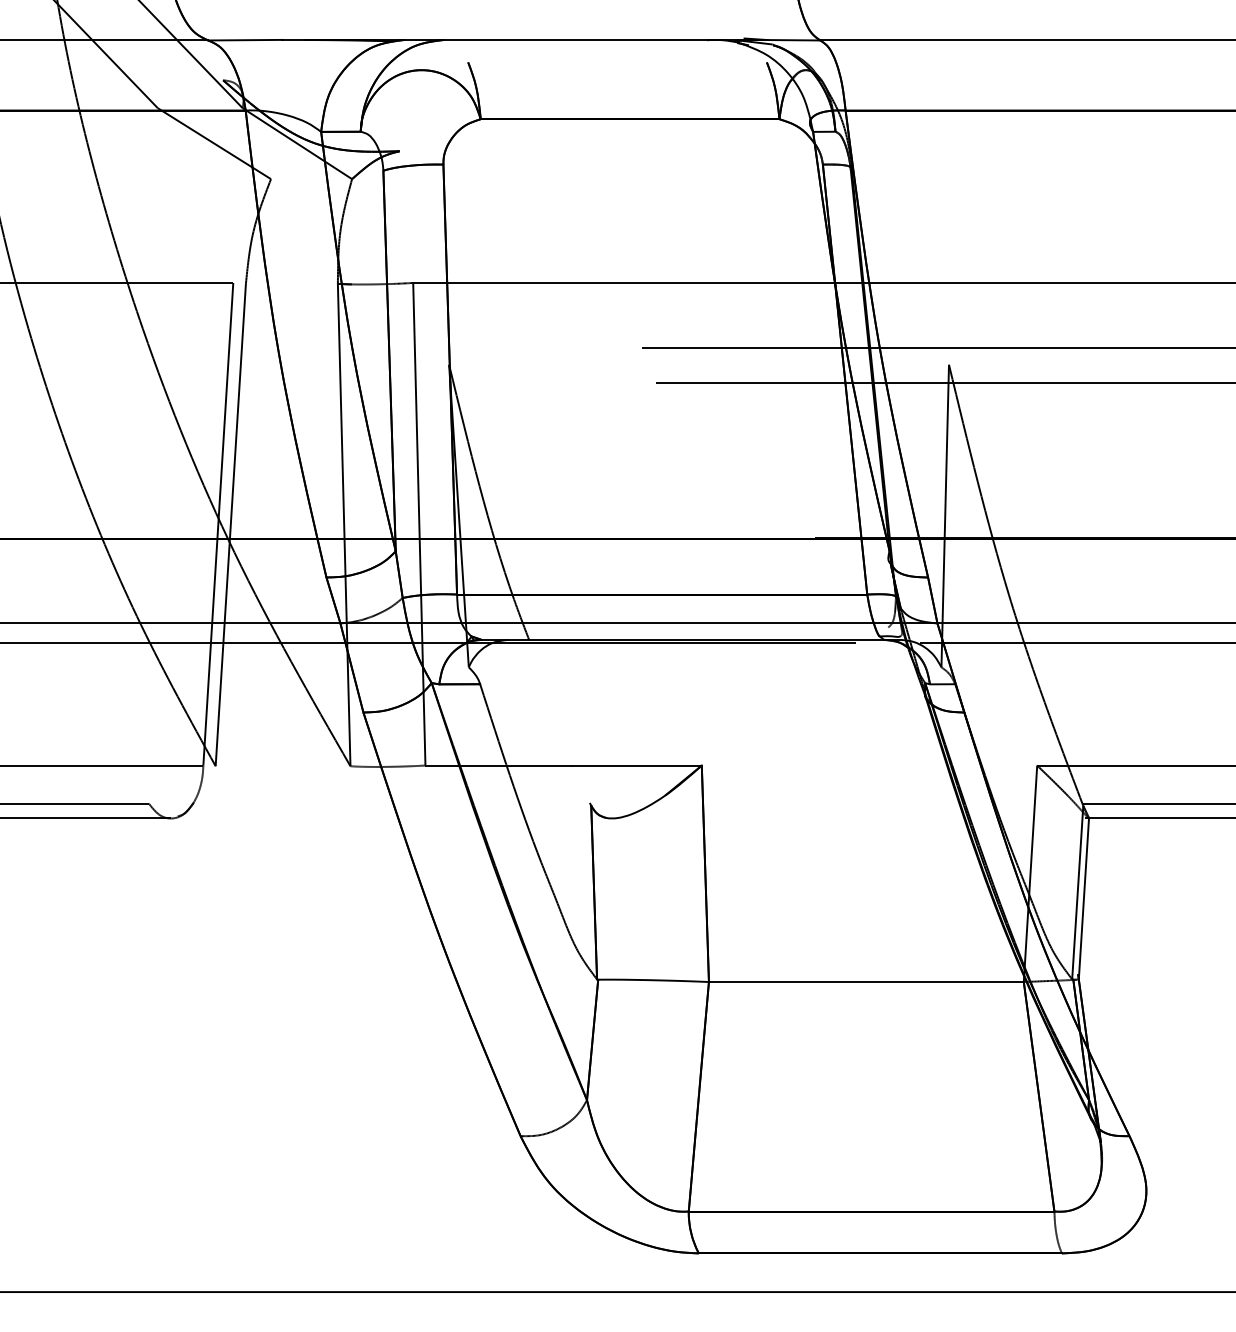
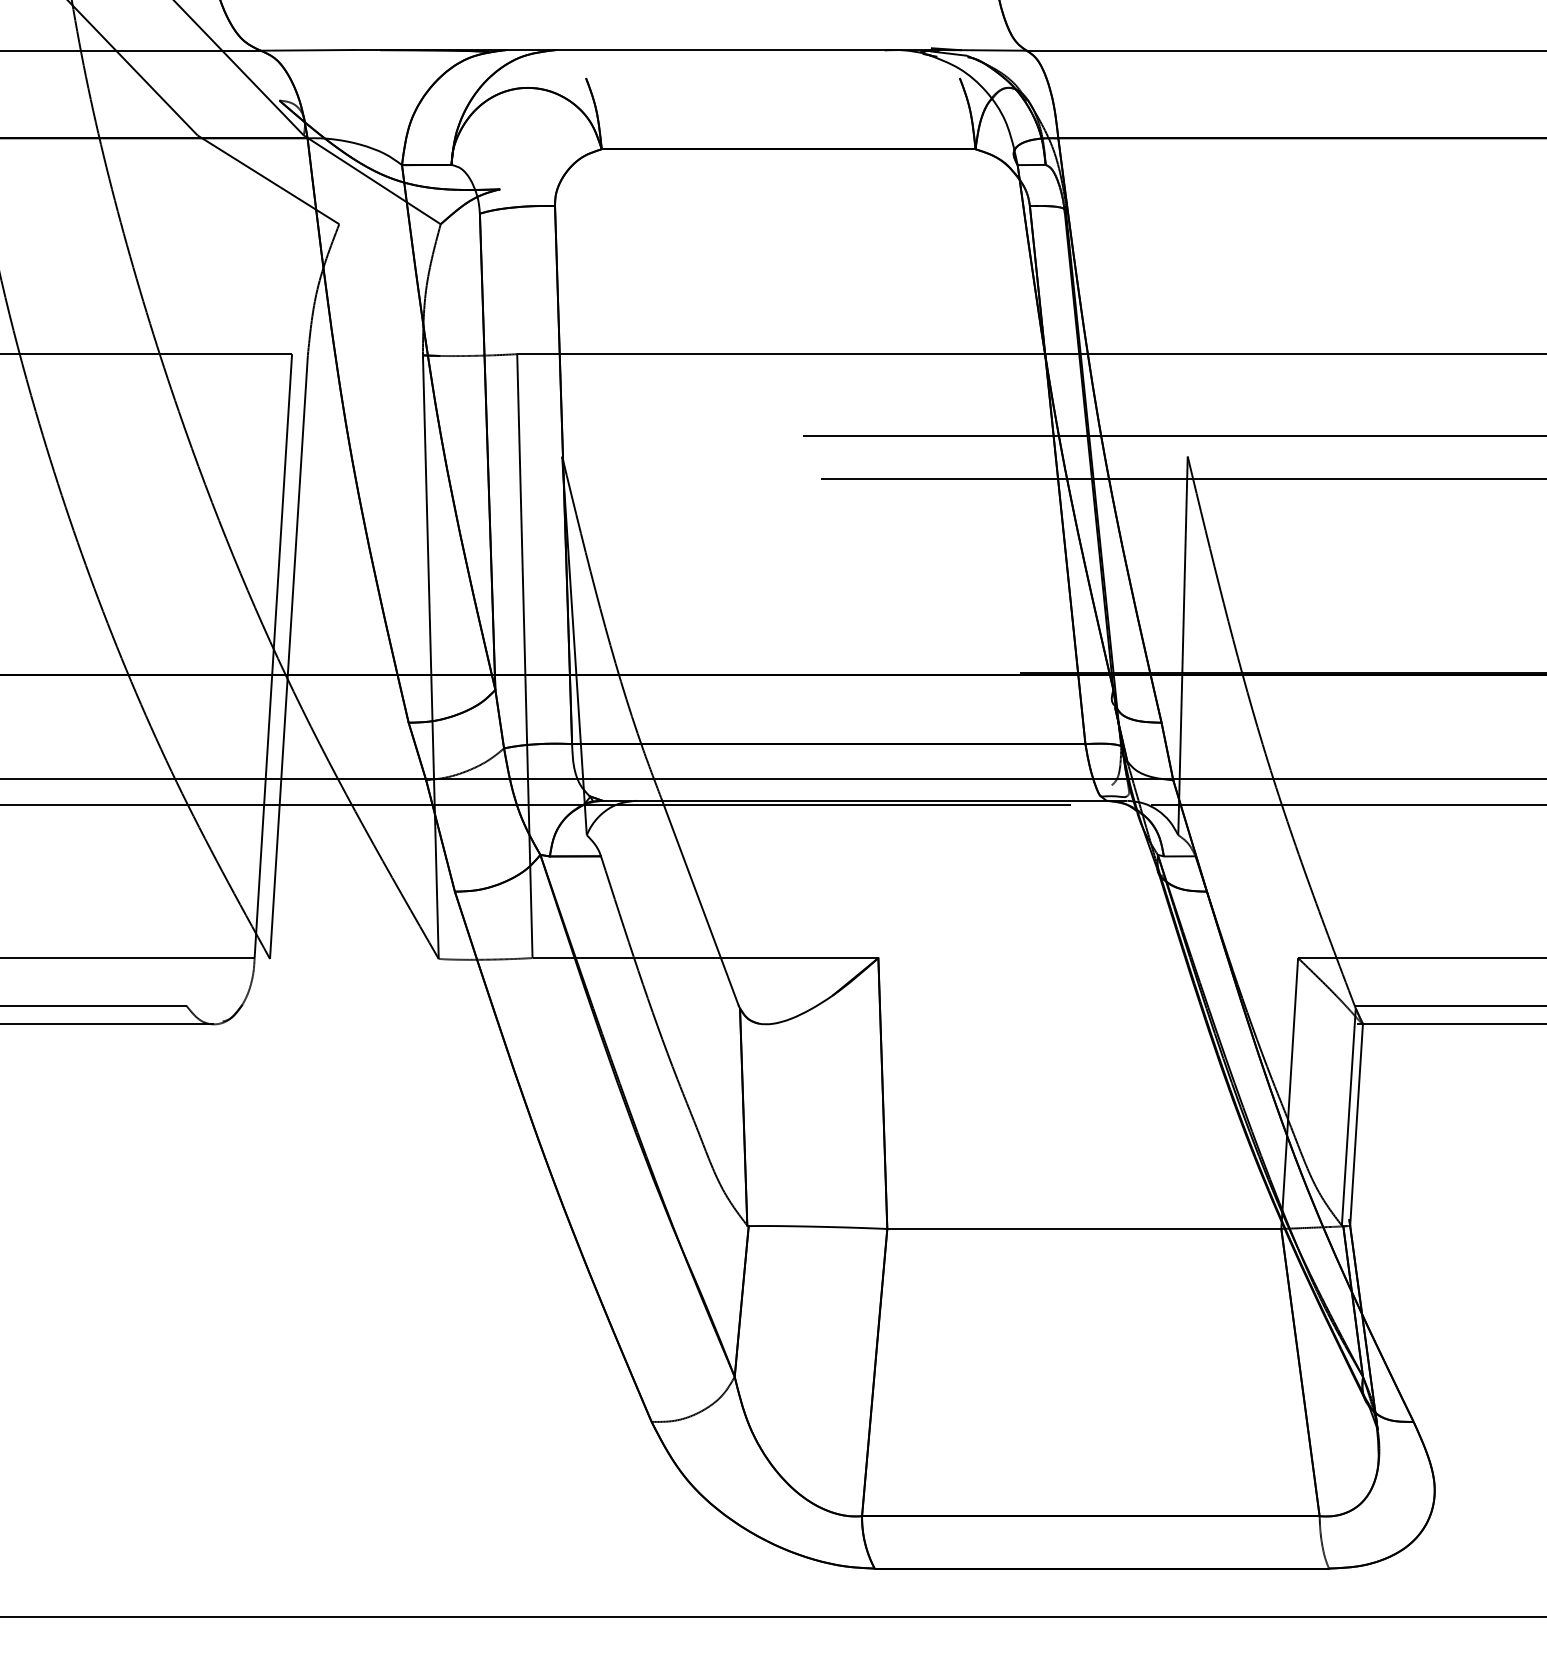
line: (559, 721) -> (700, 902), added

